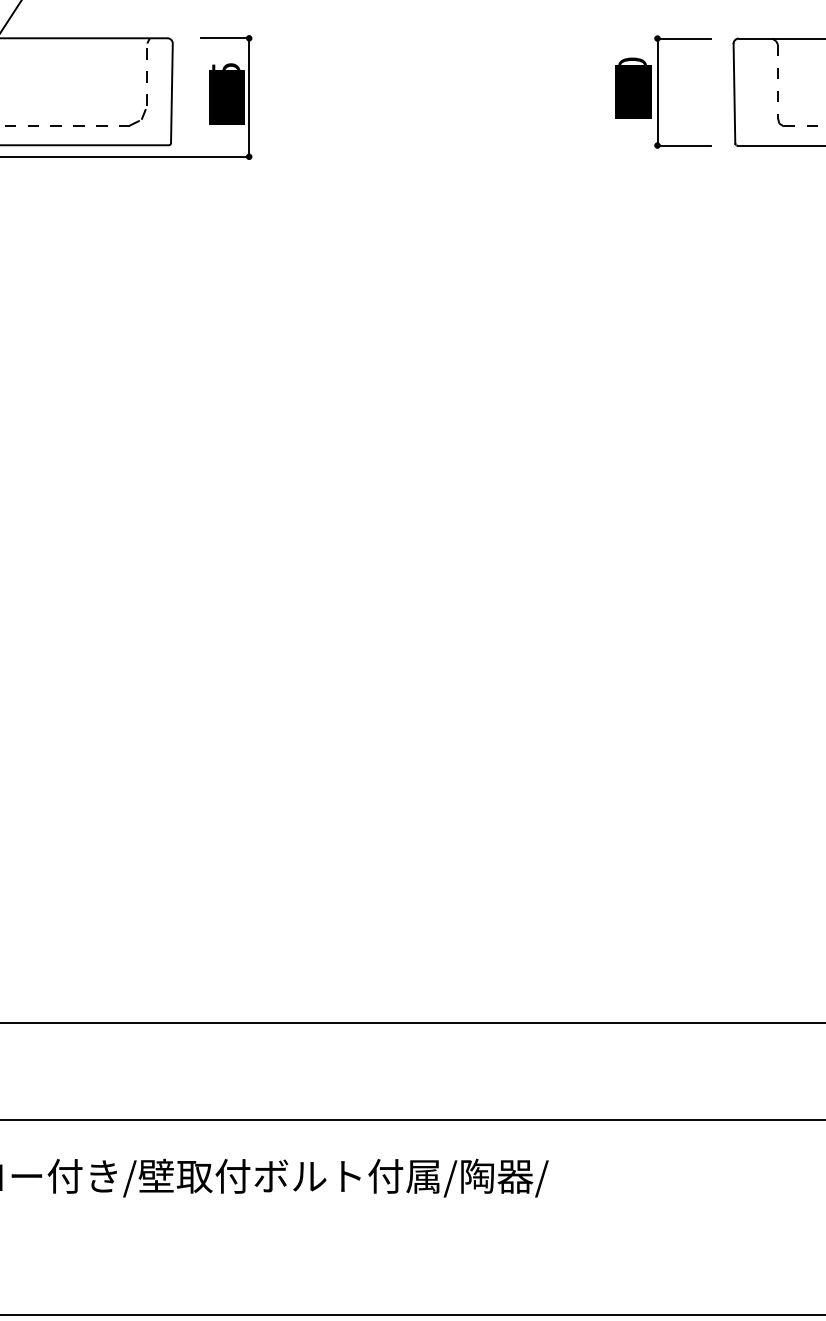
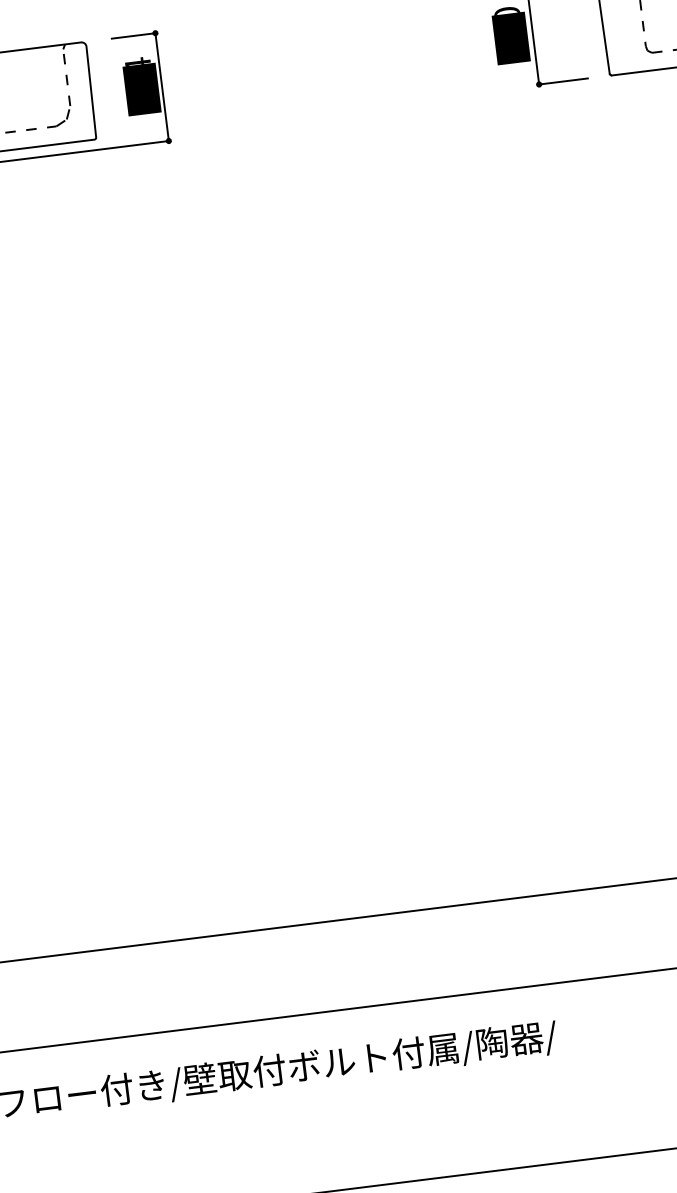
text: (226, 65) -> (137, 60), 155 -> 154

